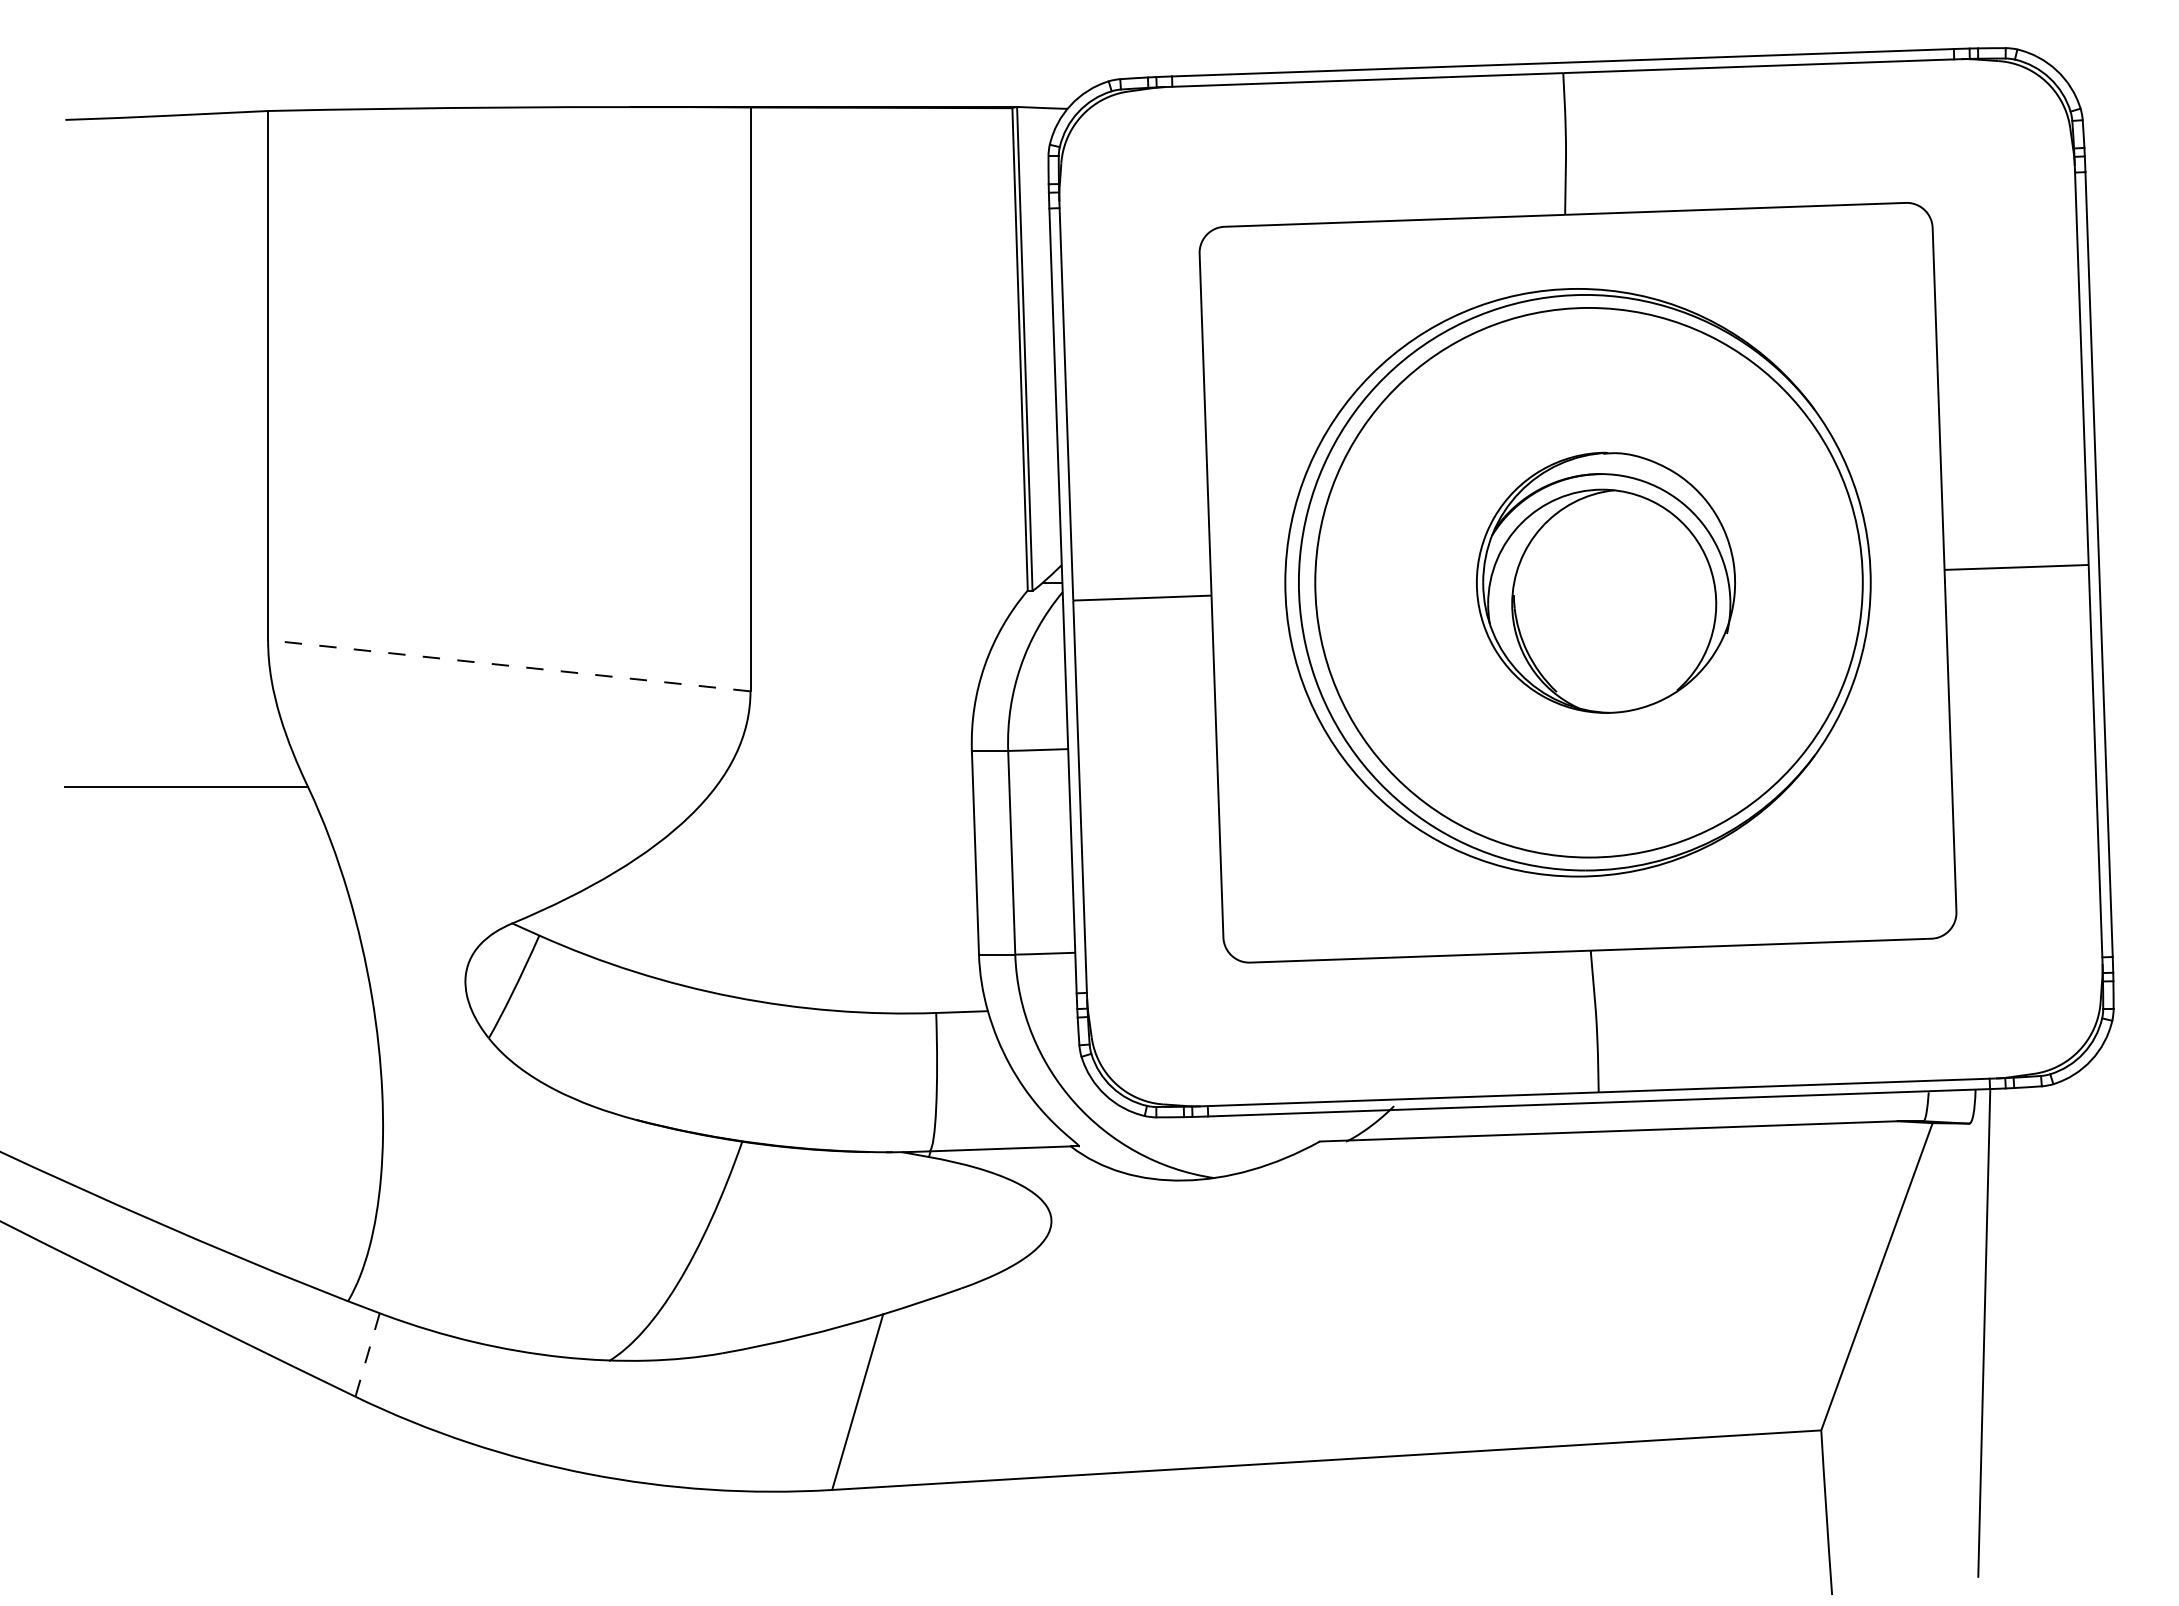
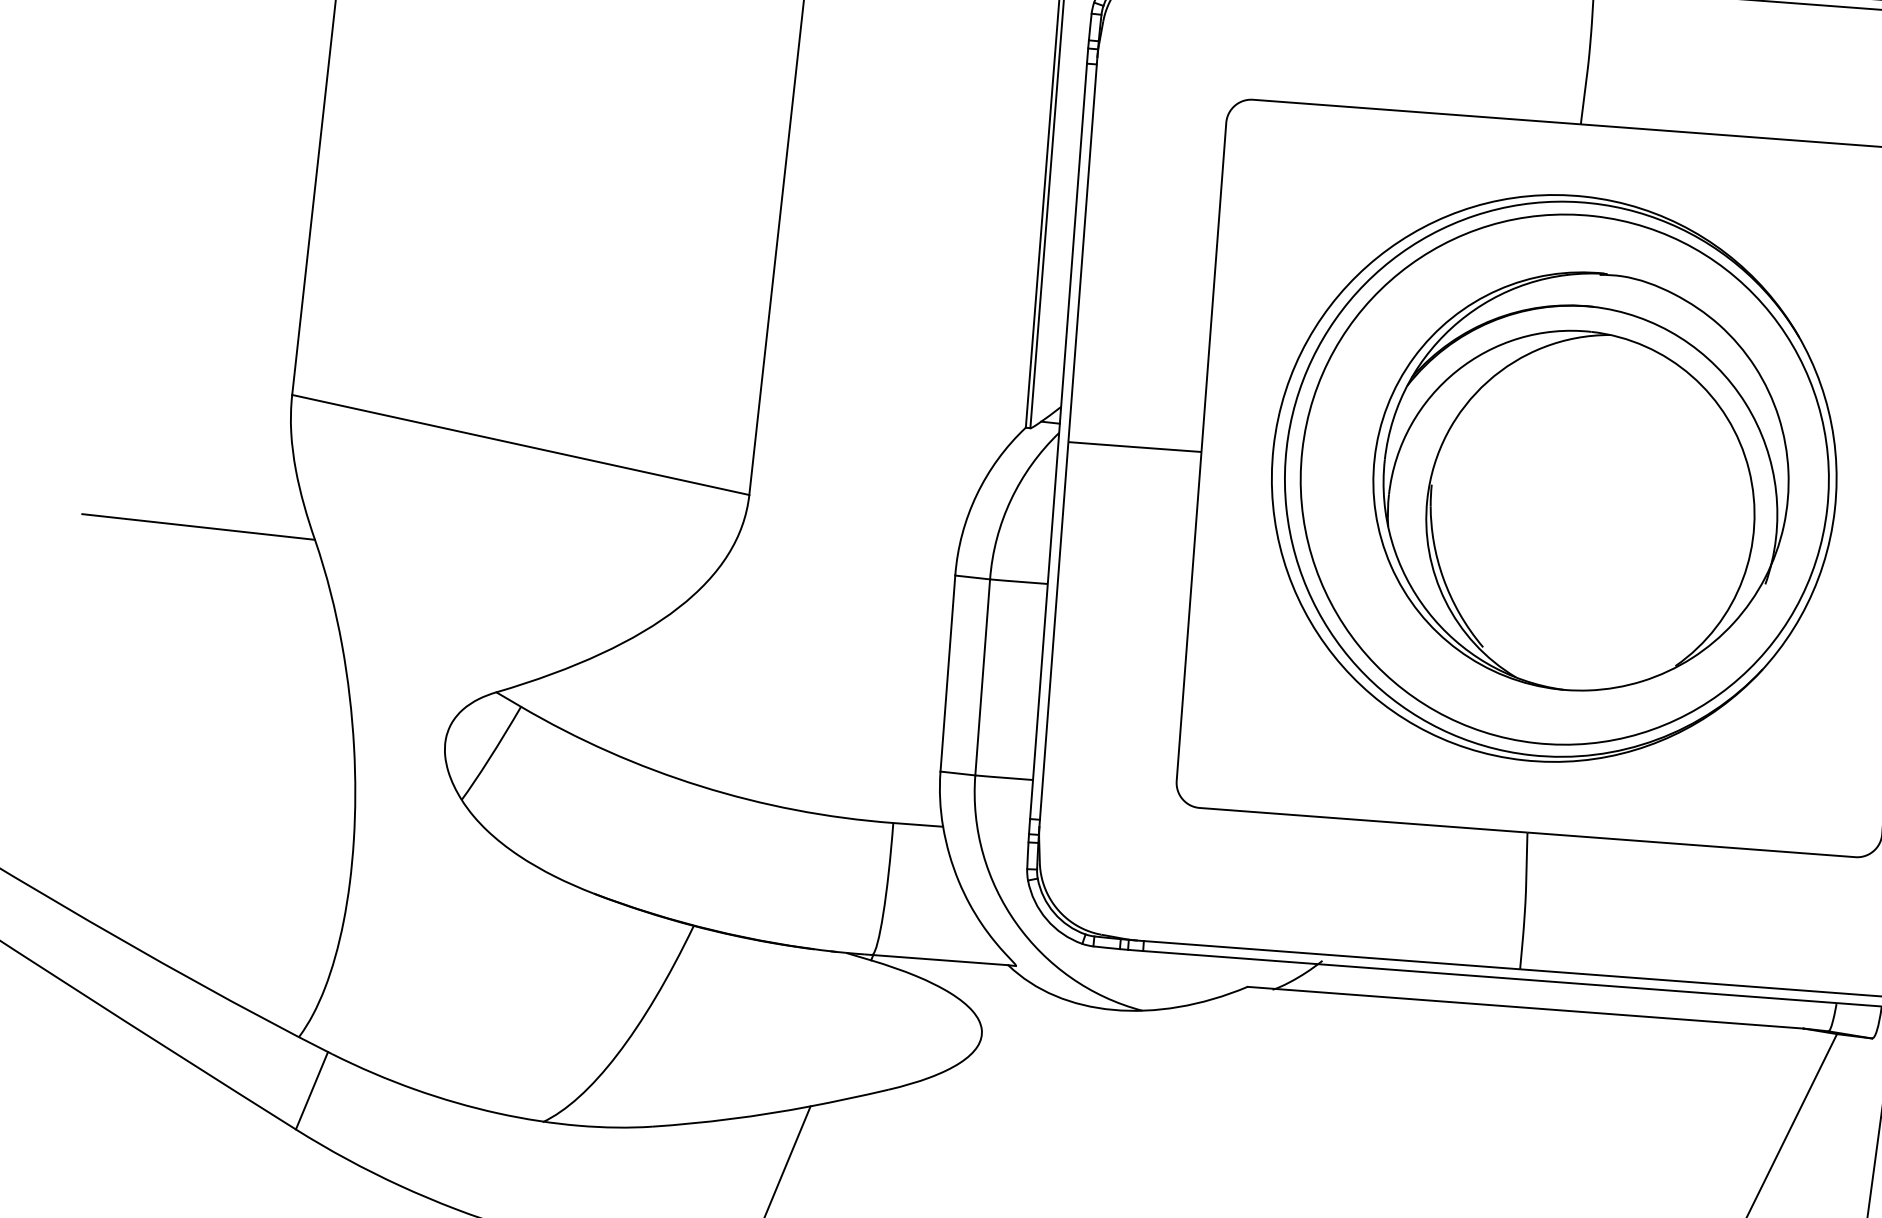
part: (1605, 582) -> (1580, 481), size x1.67
line: (509, 665) -> (520, 444), dashed -> solid
line: (367, 1355) -> (311, 1091), dashed -> solid

